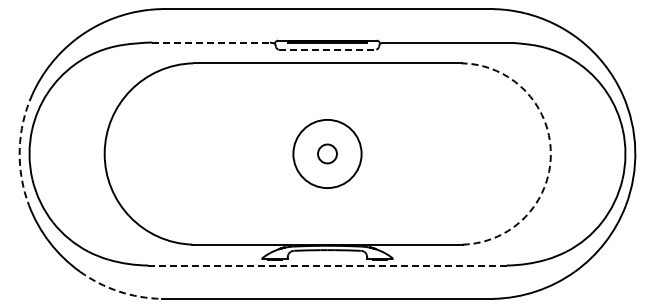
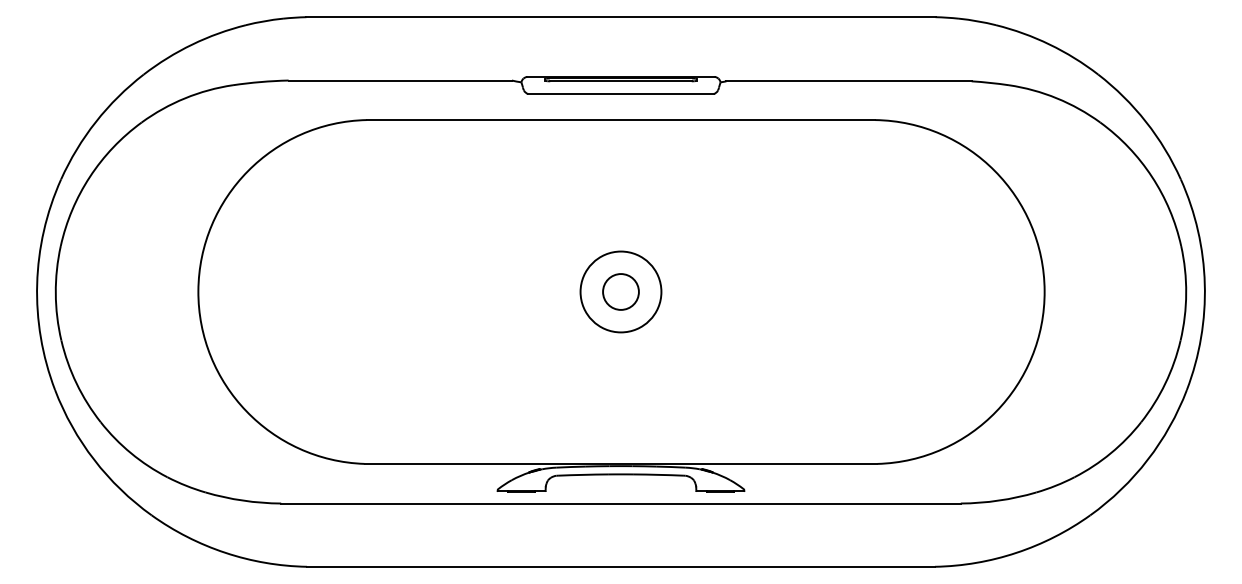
line: (211, 42) -> (400, 80), dashed -> solid
line: (327, 49) -> (621, 93), dashed -> solid
arc: (19, 149) -> (36, 283), dashed -> solid
circle: (327, 153) -> (621, 291), size x0.62
arc: (550, 153) -> (1043, 291), dashed -> solid
line: (327, 265) -> (621, 503), dashed -> solid
arc: (118, 291) -> (224, 552), dashed -> solid

